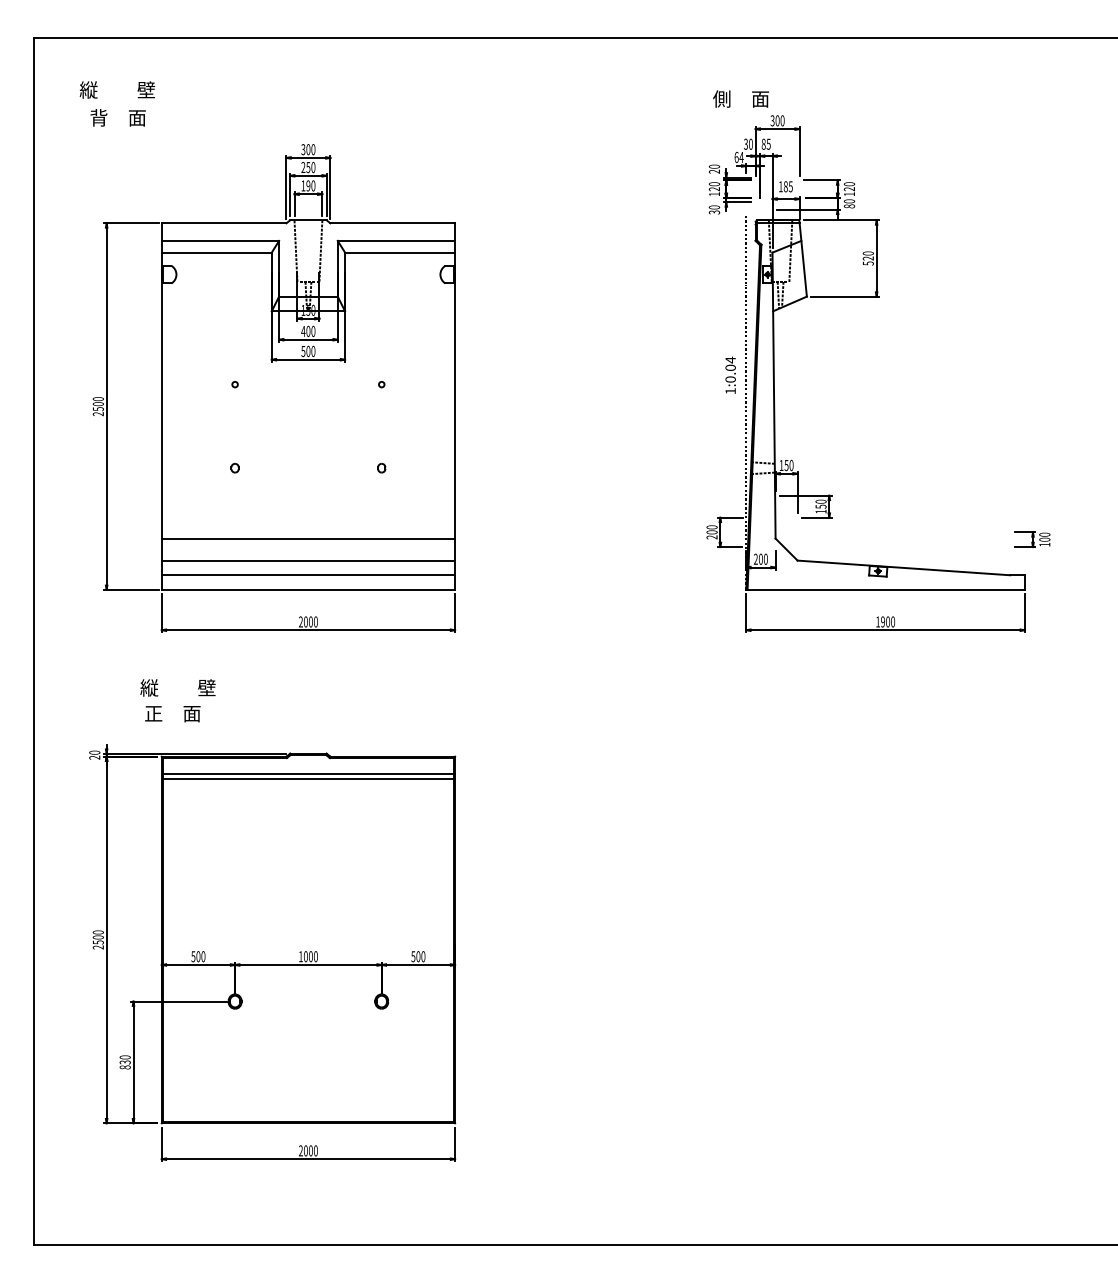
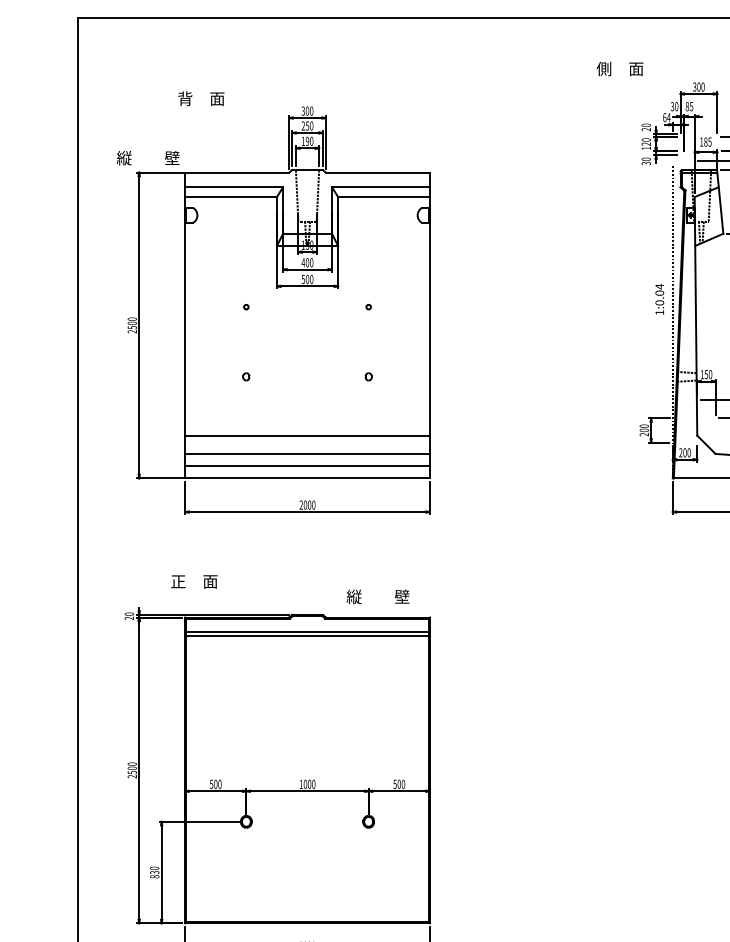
text: (117, 89) -> (148, 157), moved
text: (740, 98) -> (619, 68), moved
text: (117, 117) -> (200, 98), moved
text: (177, 687) -> (377, 596), moved

